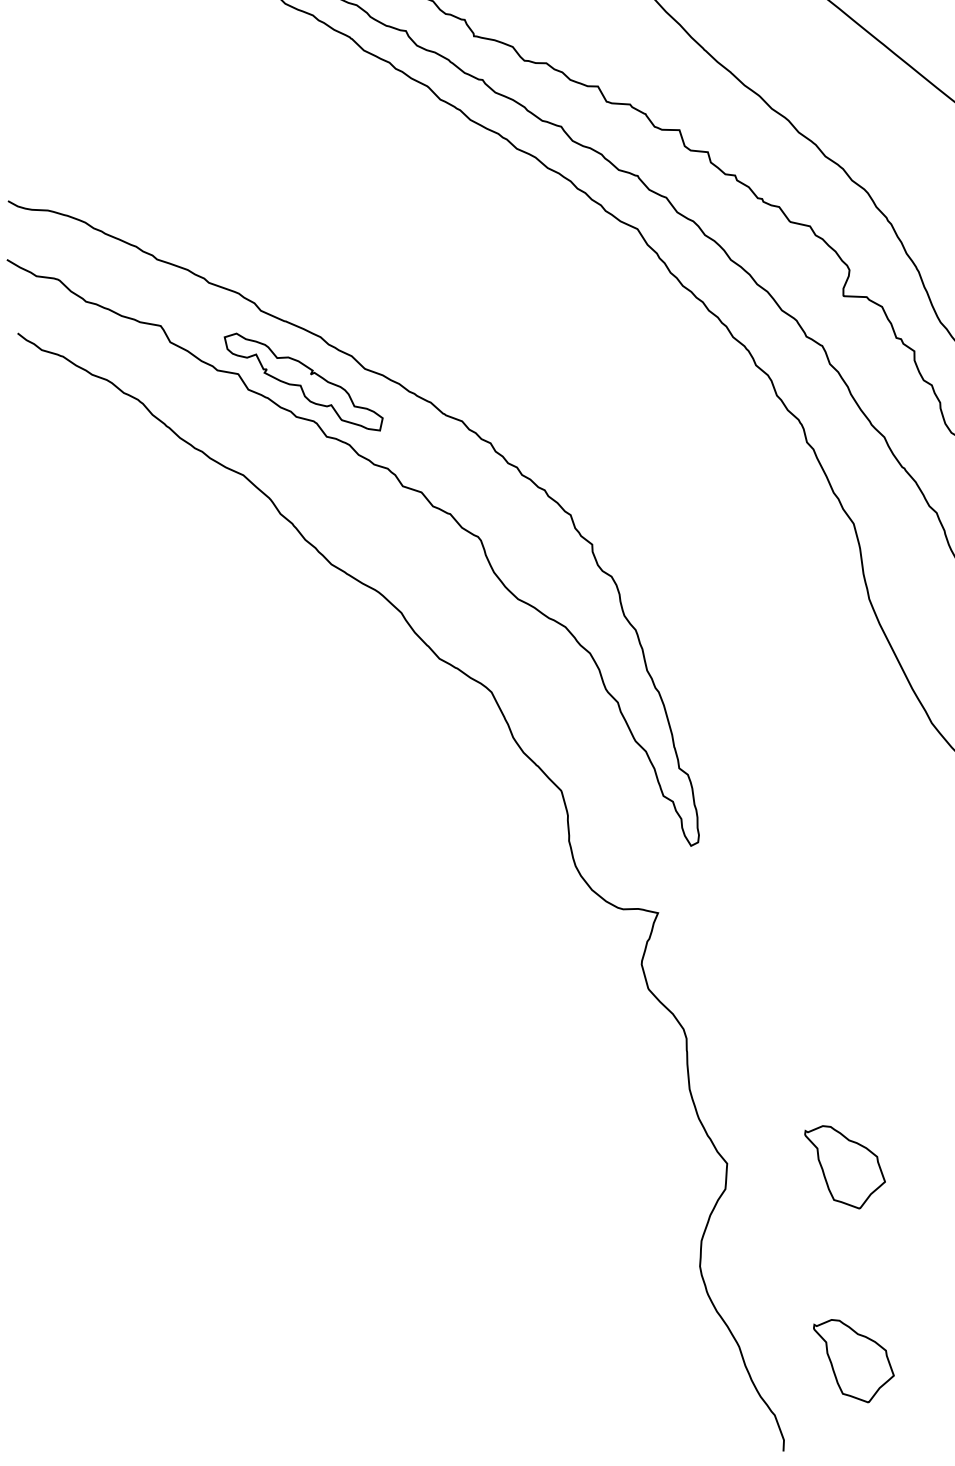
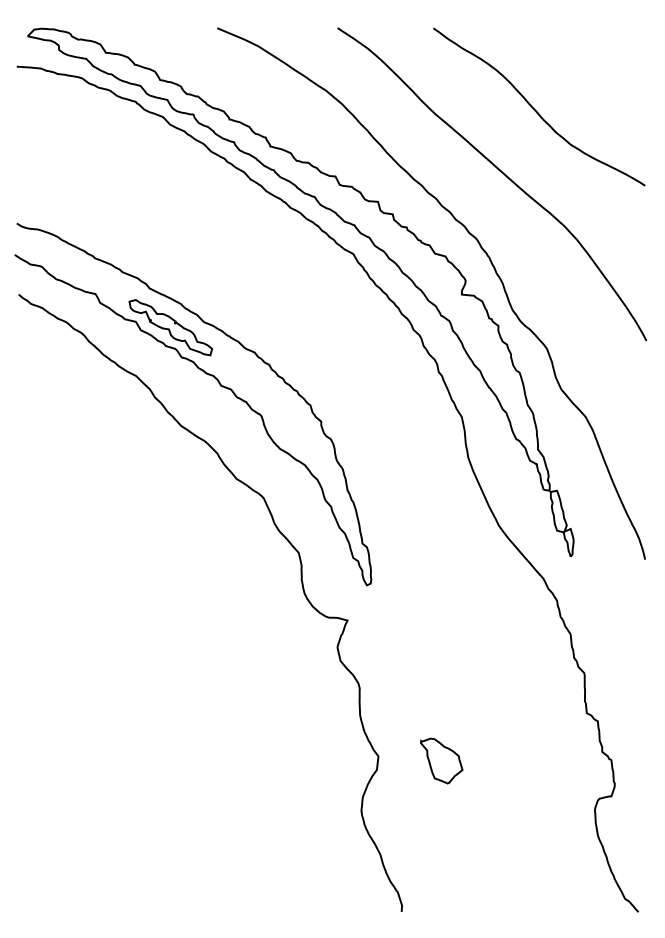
part: (853, 1359) -> (441, 864), removed

